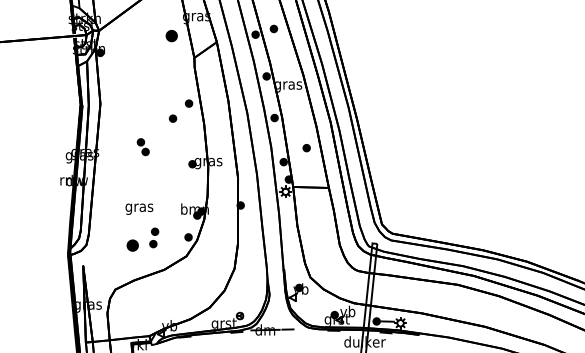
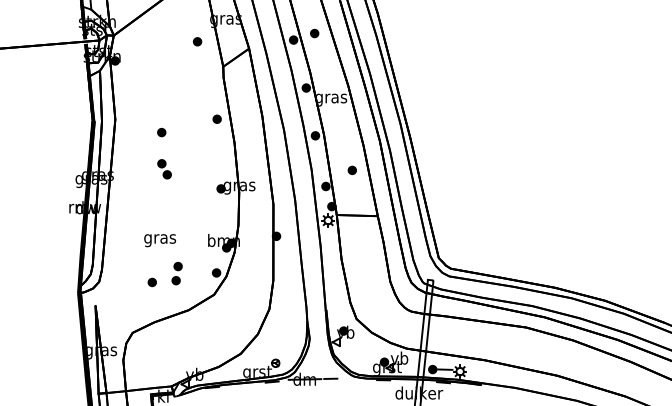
part: (171, 35) -> (197, 41), size x0.62
part: (172, 118) -> (161, 132), moved
part: (131, 245) -> (151, 282), size x0.62

